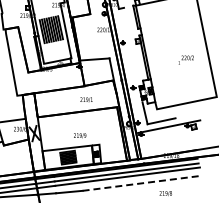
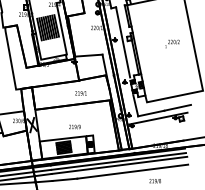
line: (131, 44) -> (123, 41), added
text: (185, 59) -> (171, 43), moved
line: (189, 115) -> (177, 108), added
line: (141, 183) -> (132, 171), dashed -> solid

